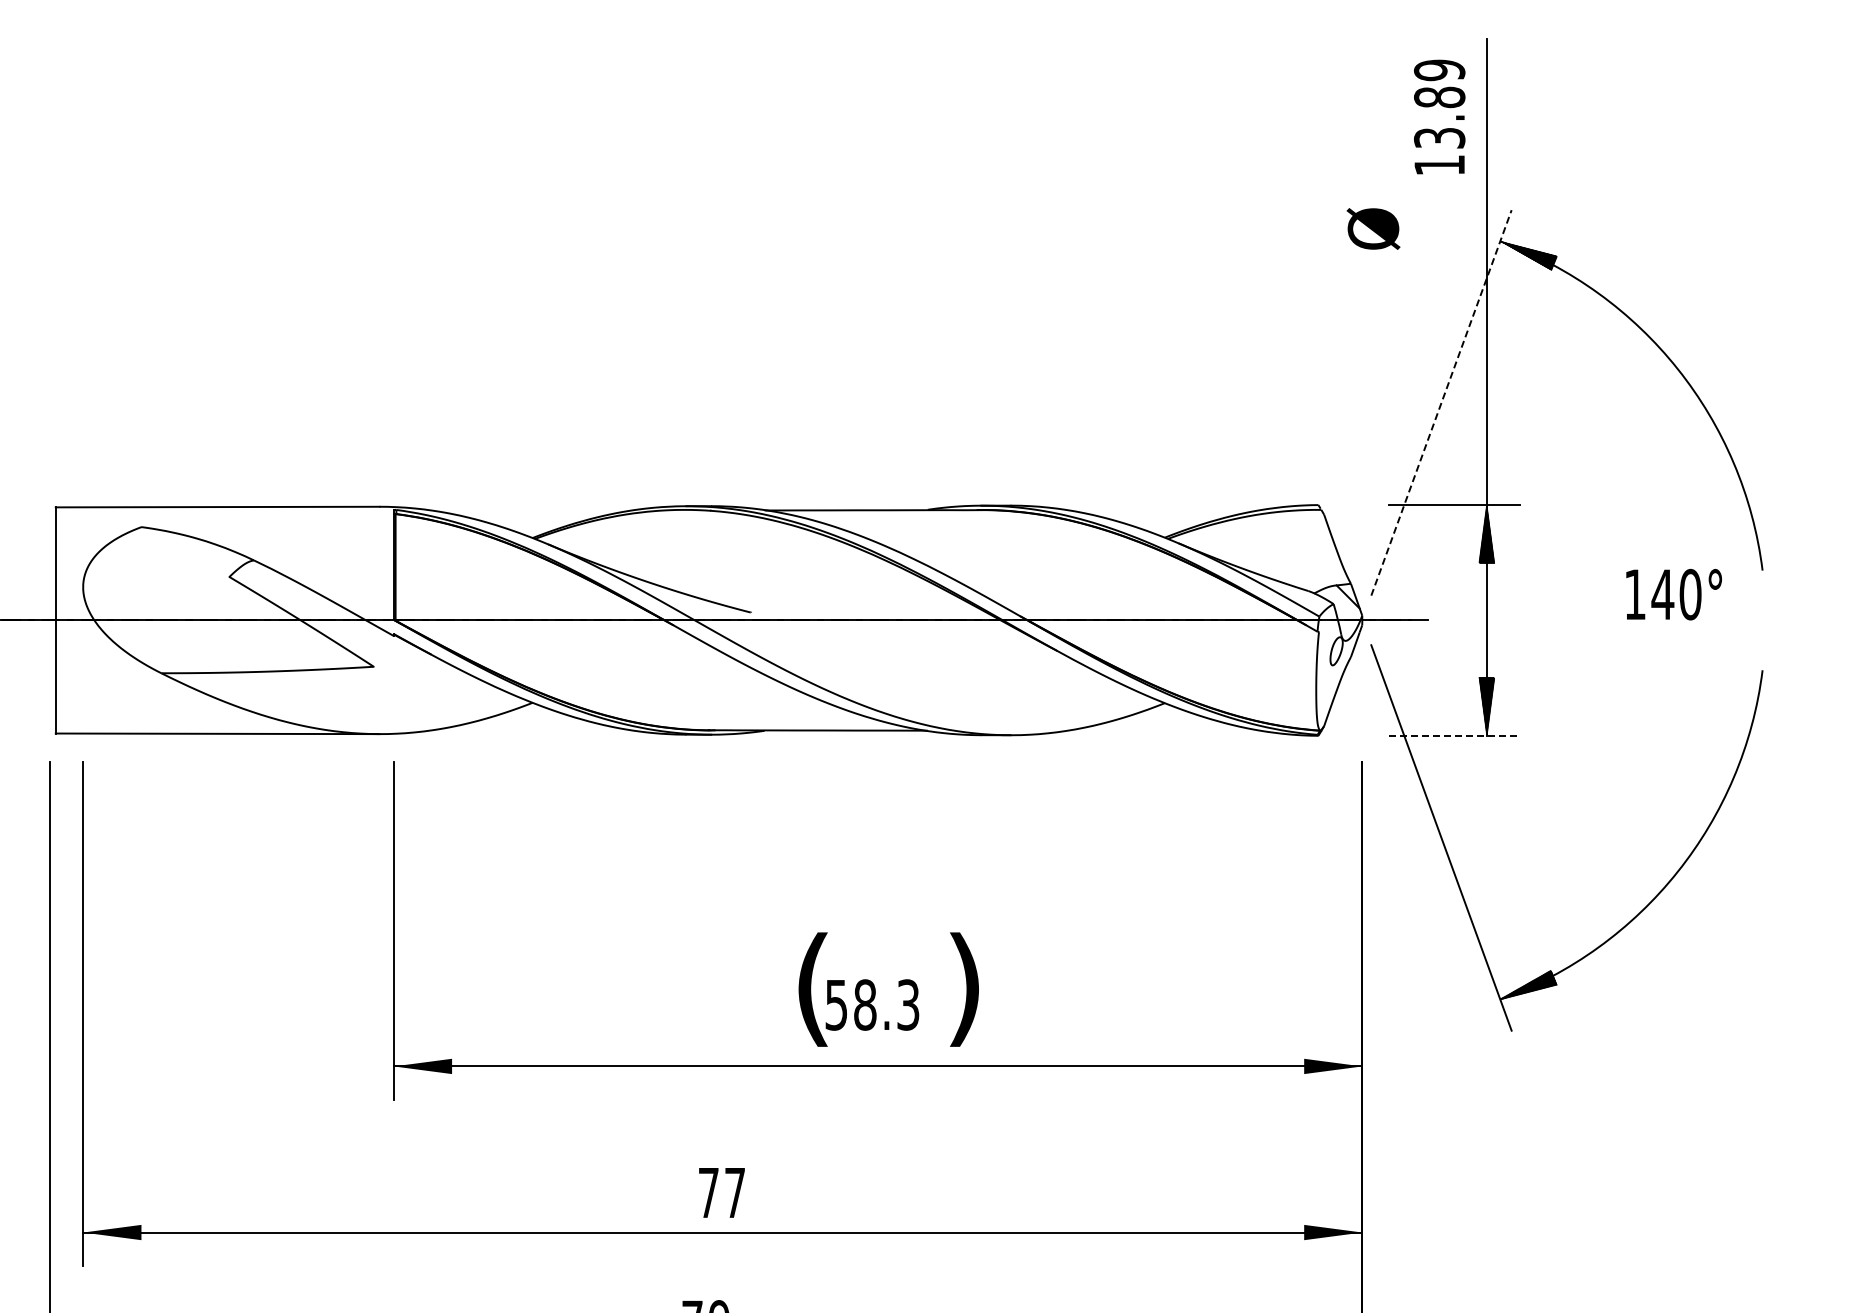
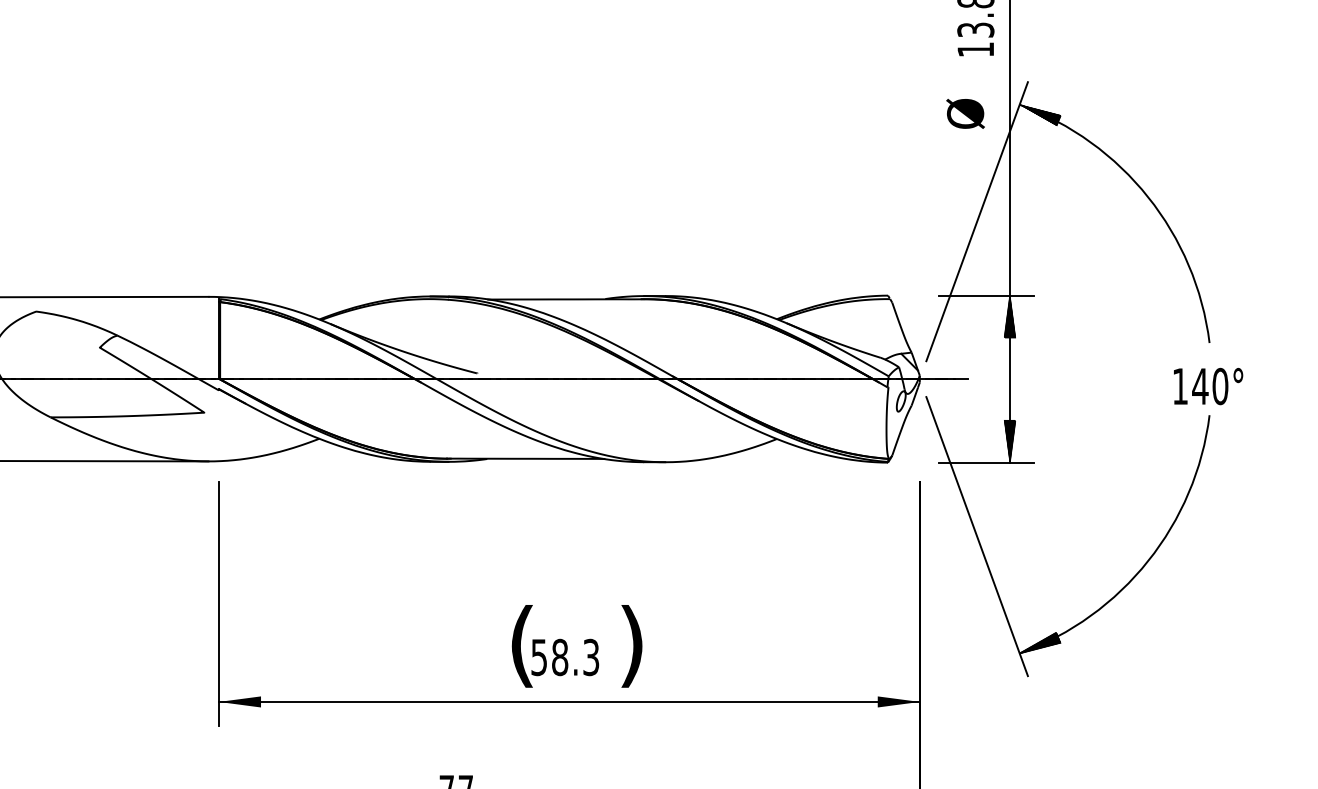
text: (1373, 228) -> (965, 113), moved
line: (1441, 402) -> (977, 221), dashed -> solid
text: (1673, 594) -> (1208, 386), moved
line: (1454, 735) -> (986, 462), dashed -> solid

